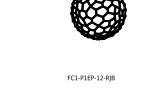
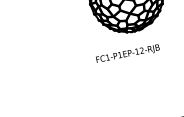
text: (91, 78) -> (128, 54), moved

